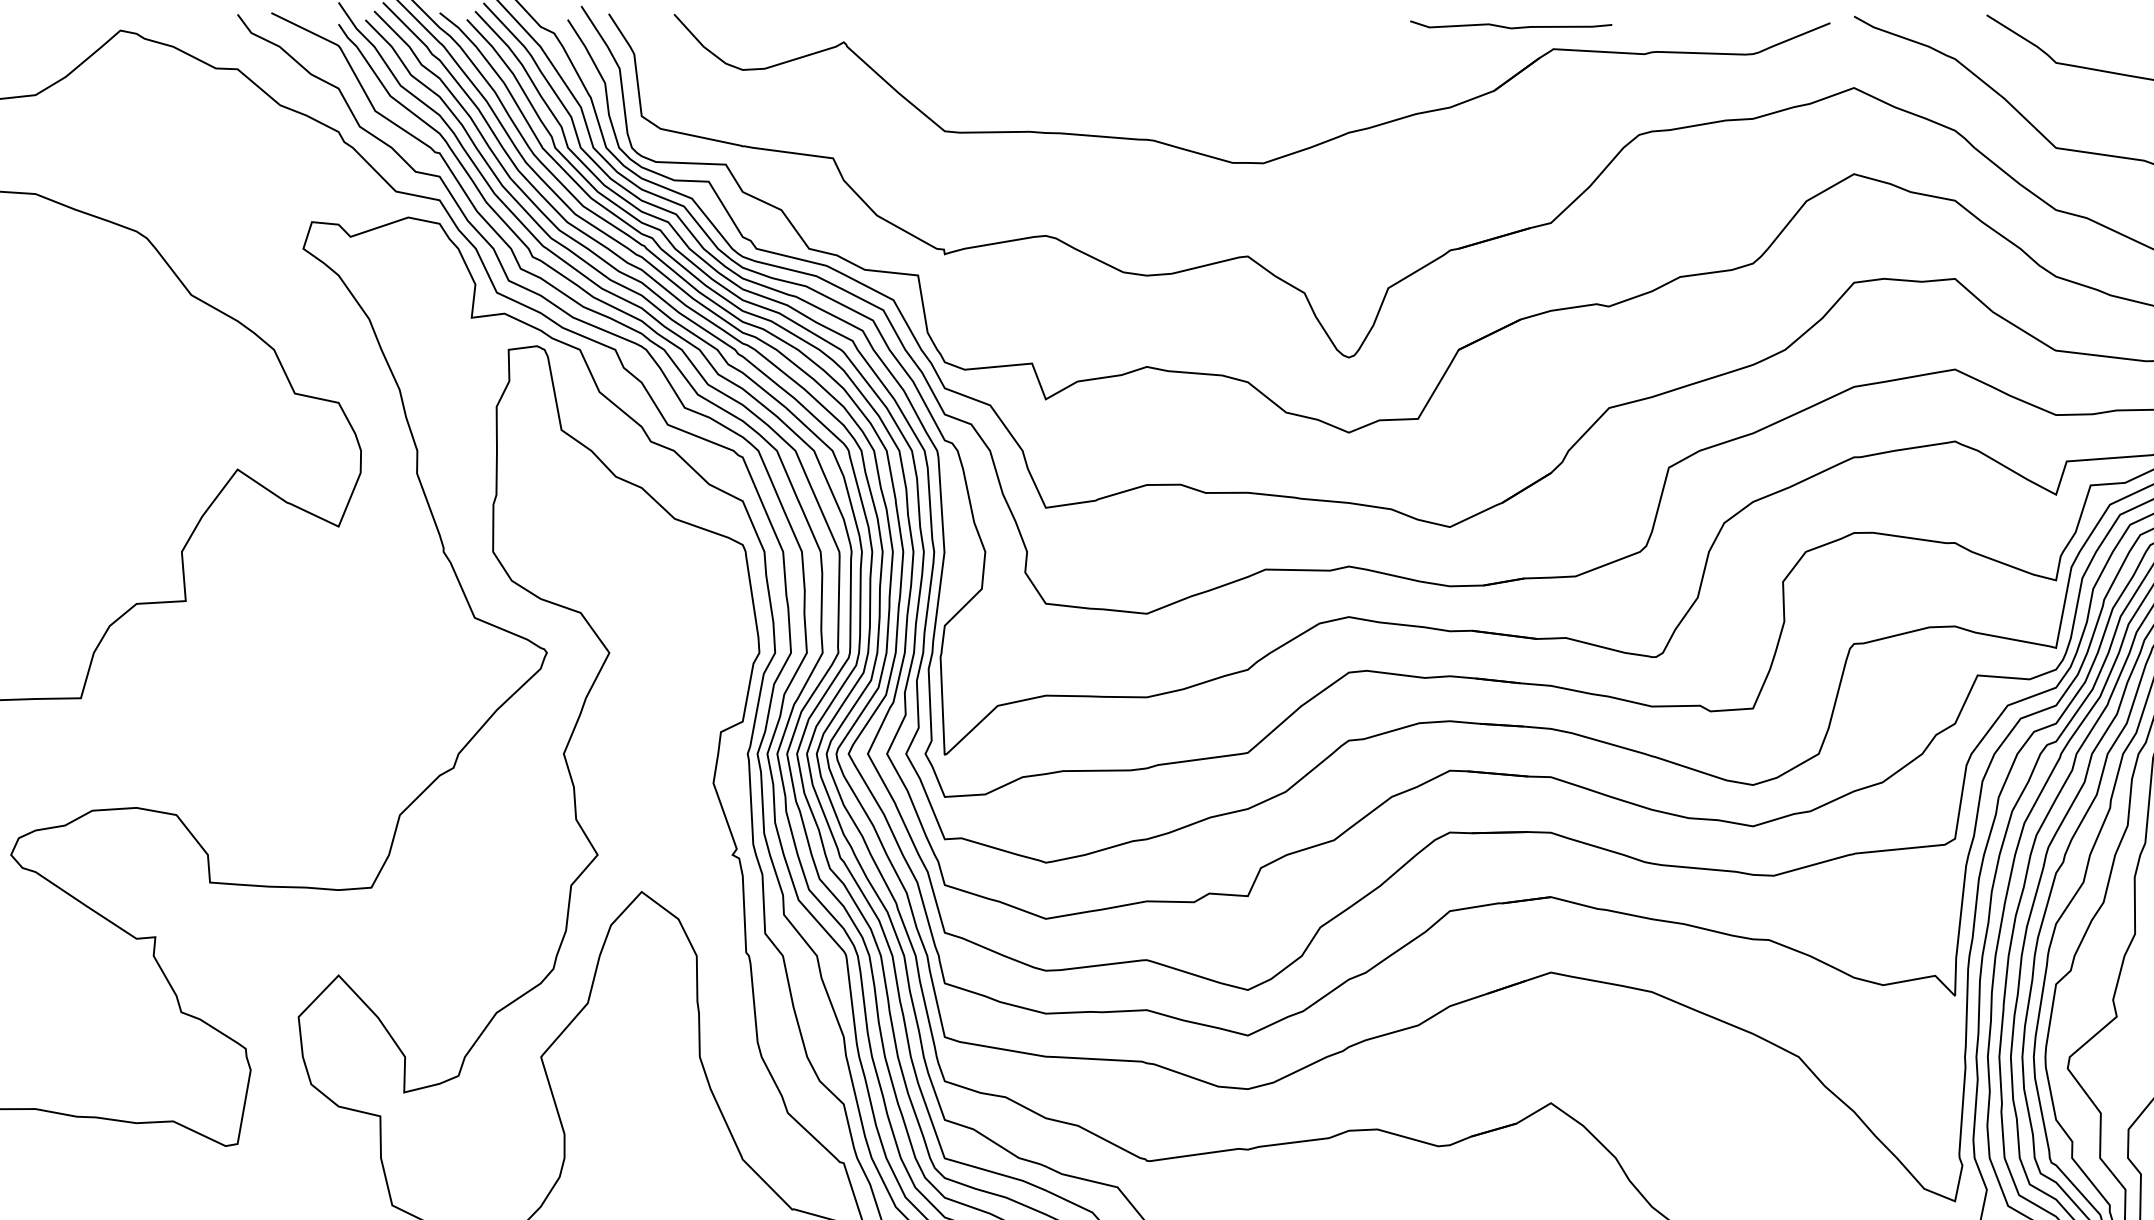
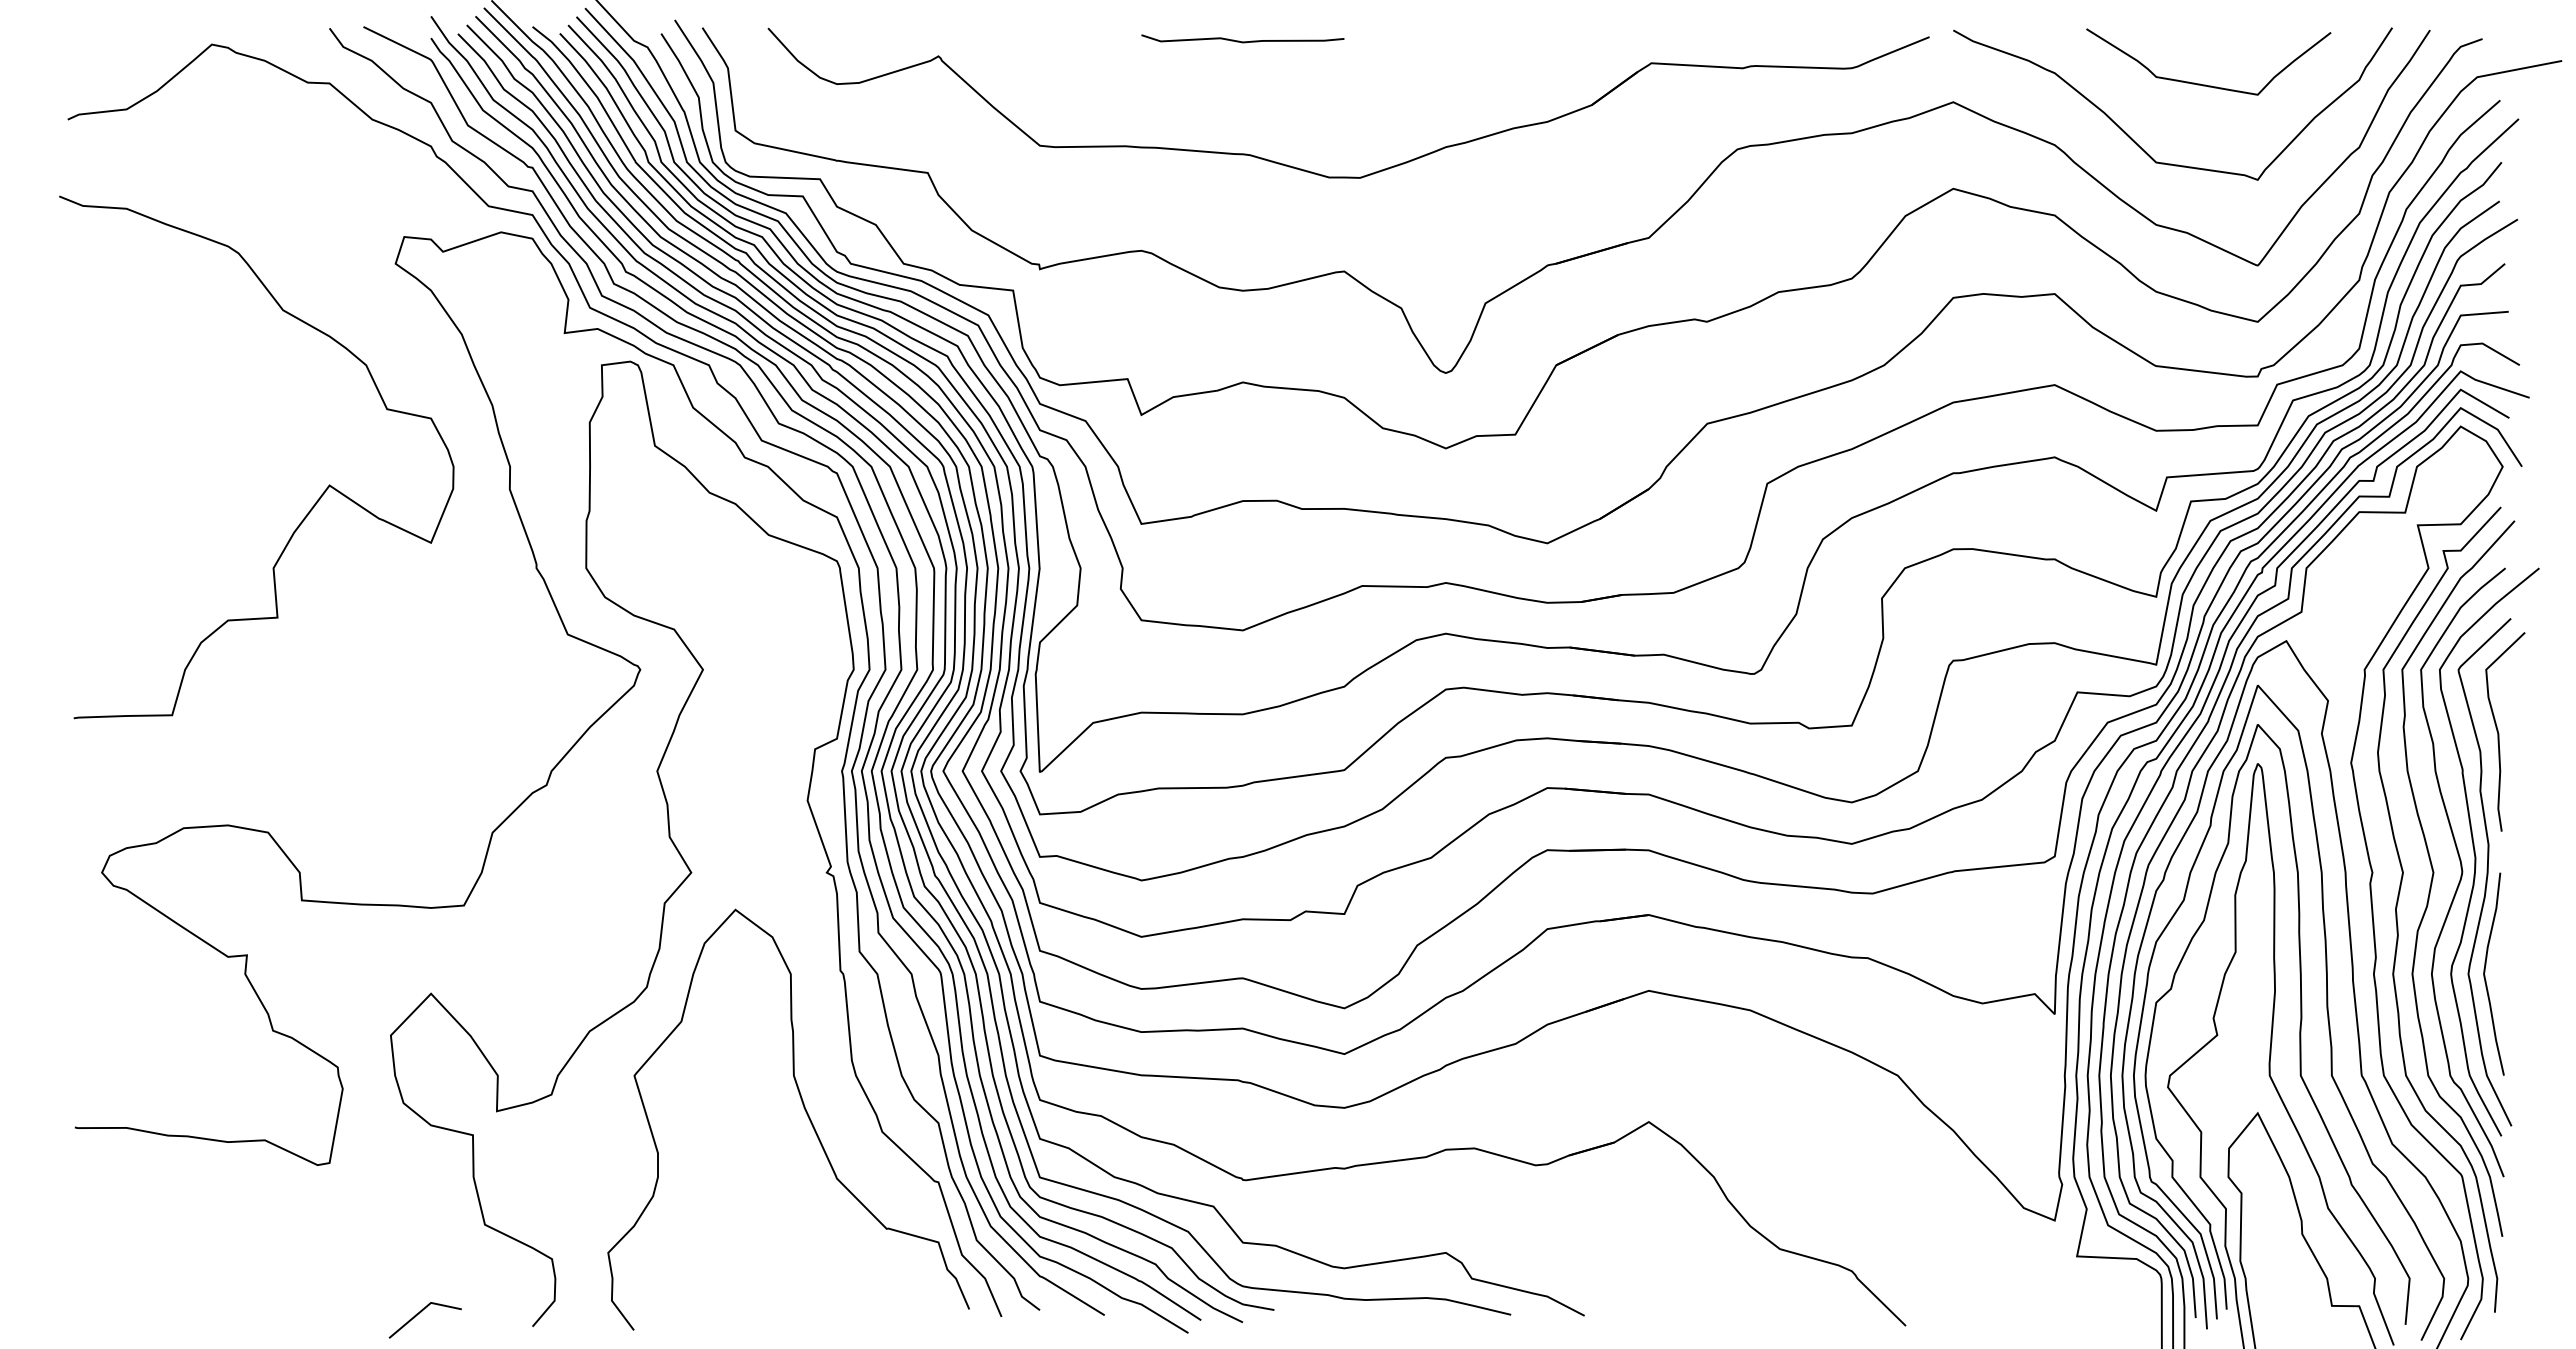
curve: (1510, 27) -> (1242, 41), moved

